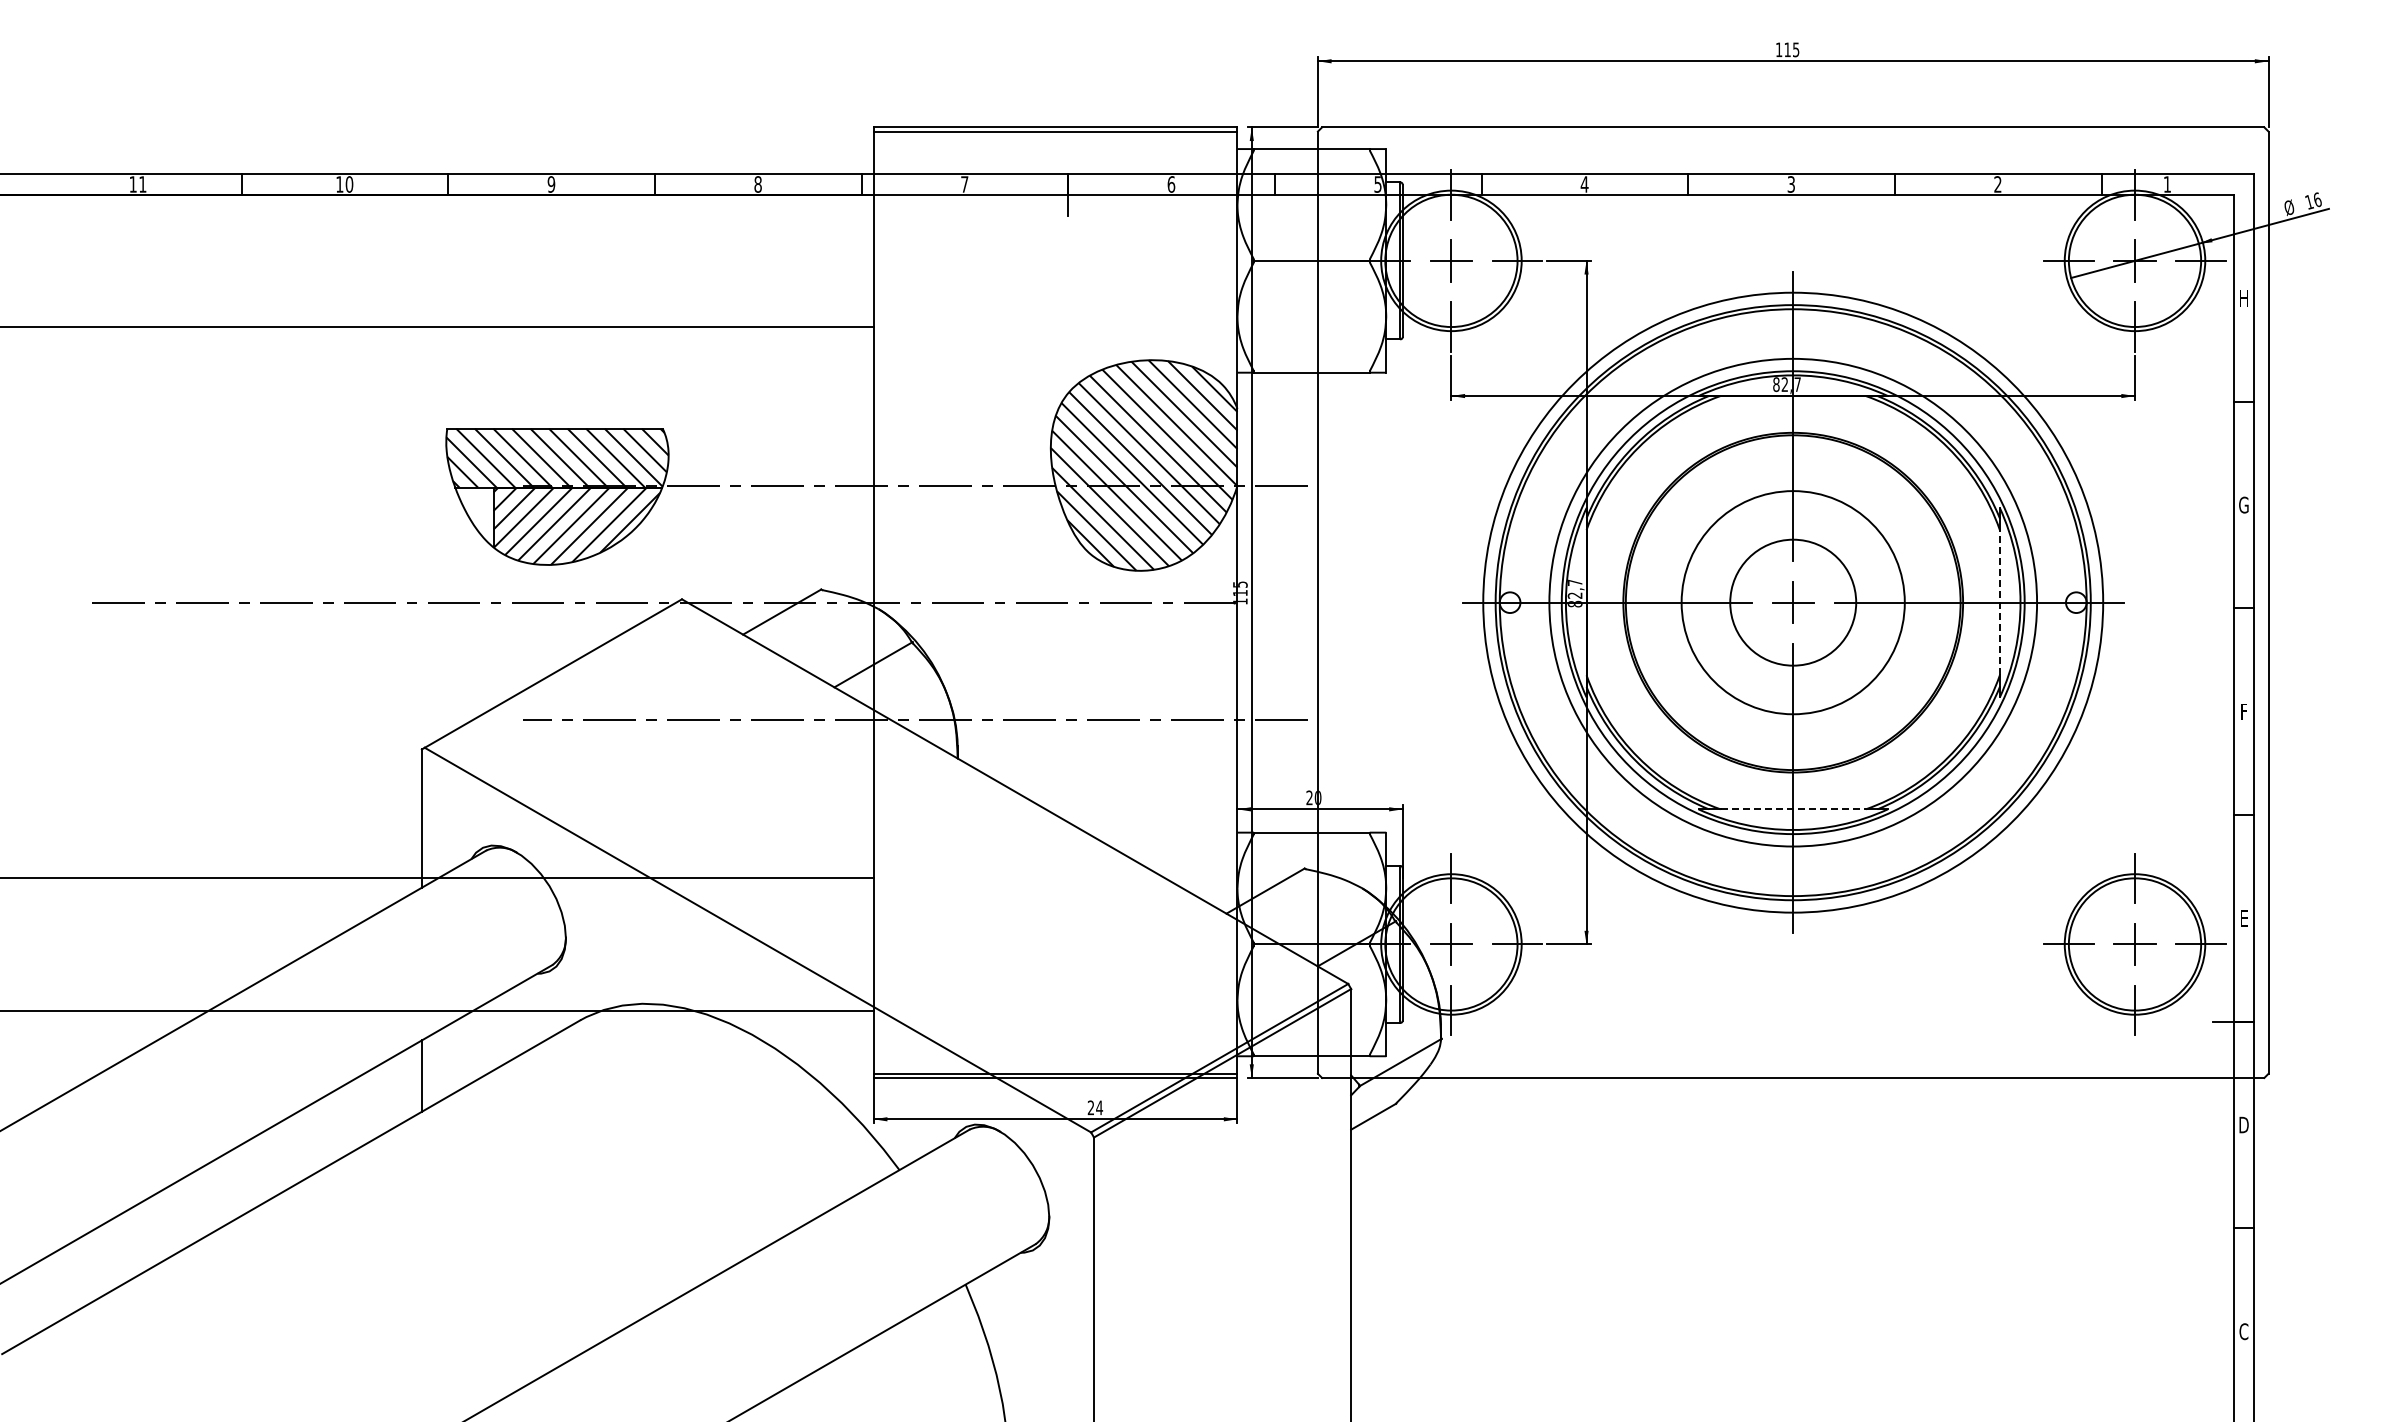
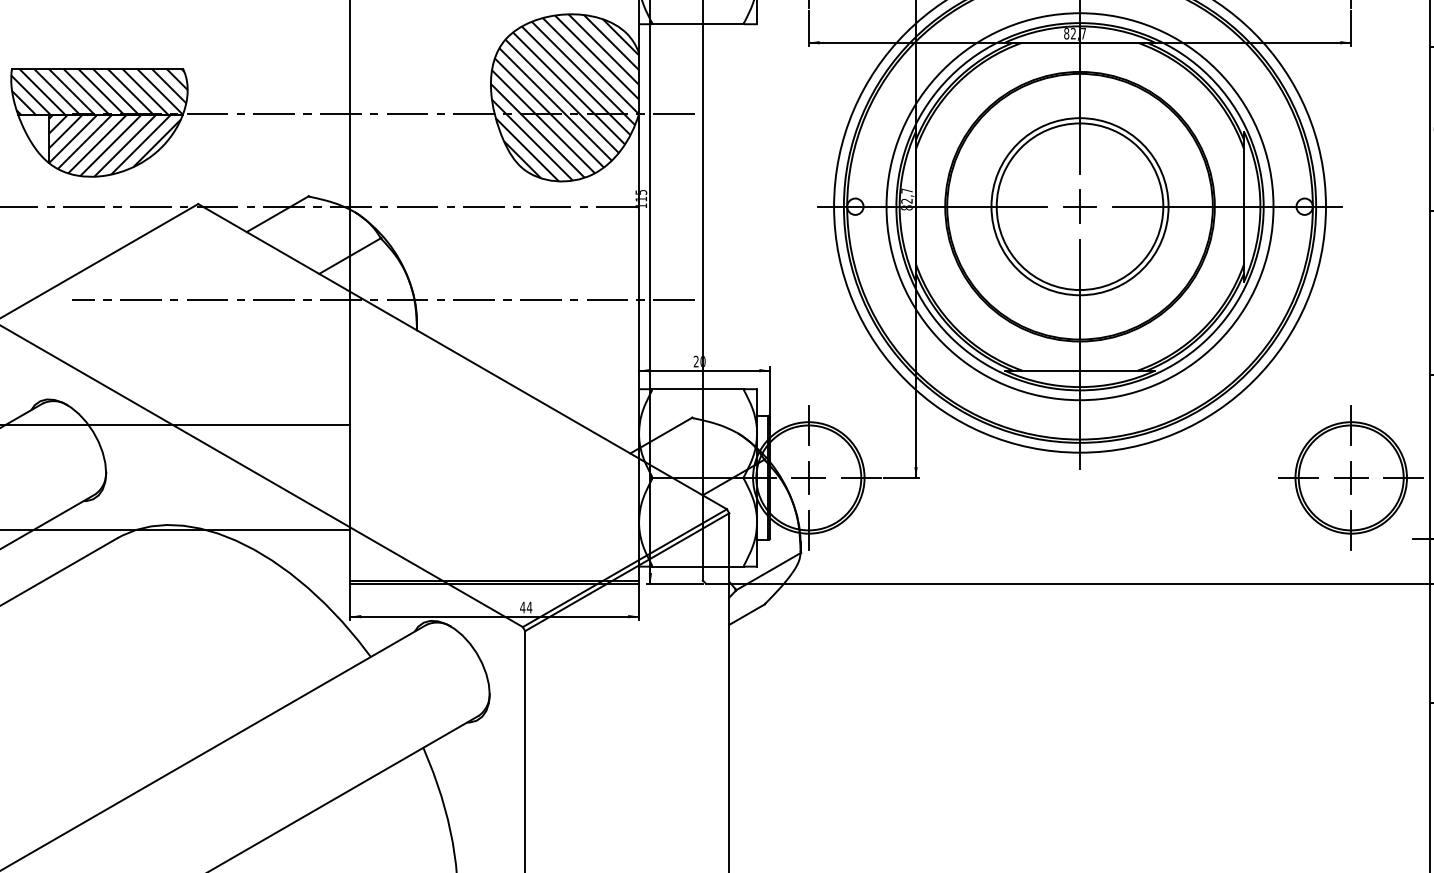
circle: (1793, 602) -> (1080, 206), size x1.67
line: (1999, 602) -> (1243, 206), dashed -> solid
line: (1793, 809) -> (1080, 370), dashed -> solid
text: (1090, 1107) -> (522, 607), 24 -> 44

